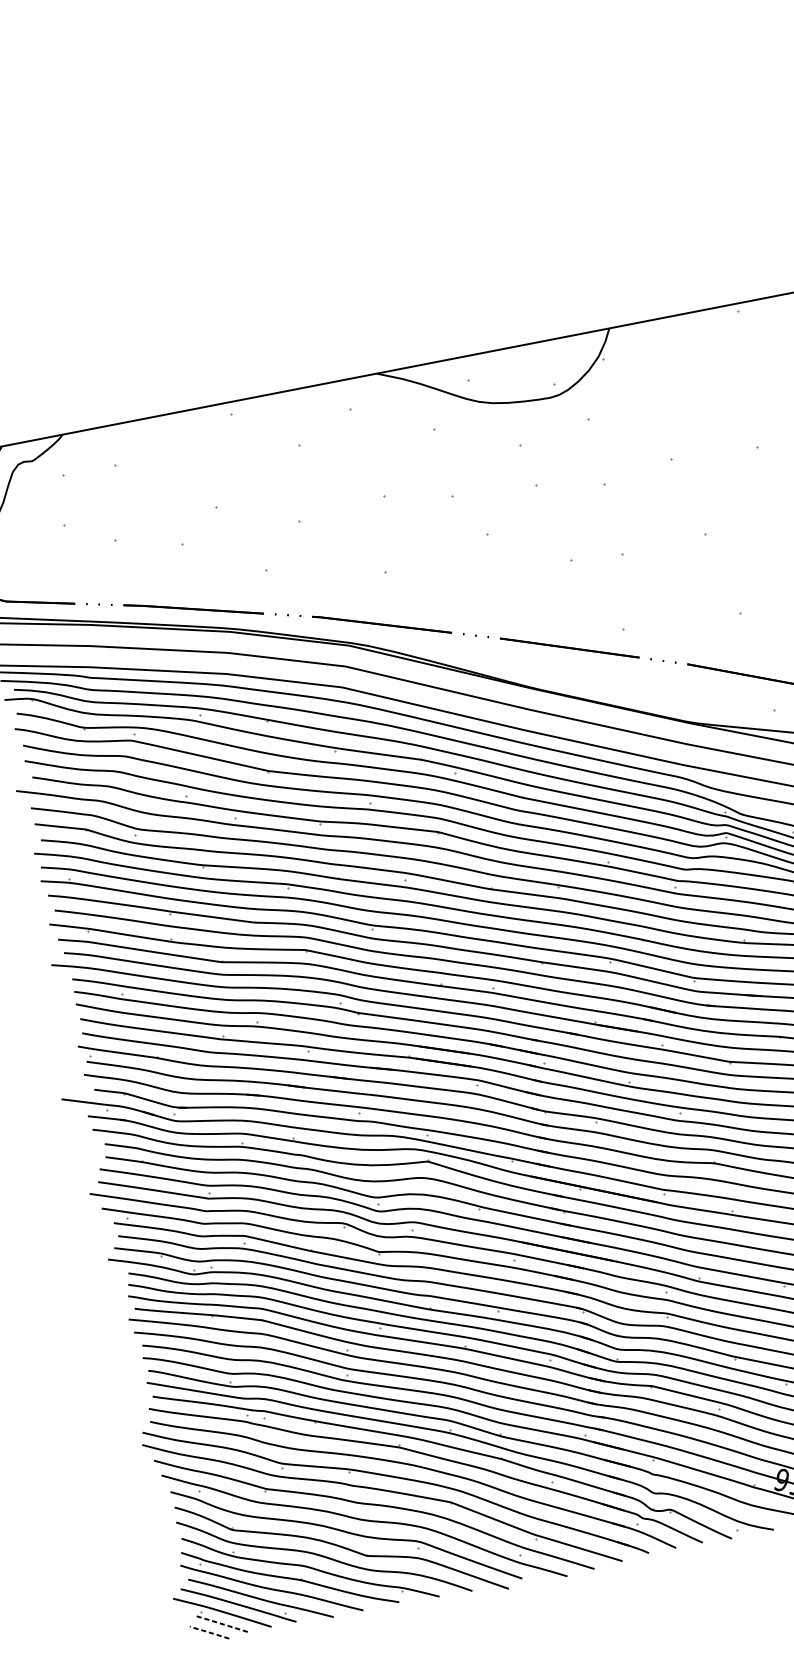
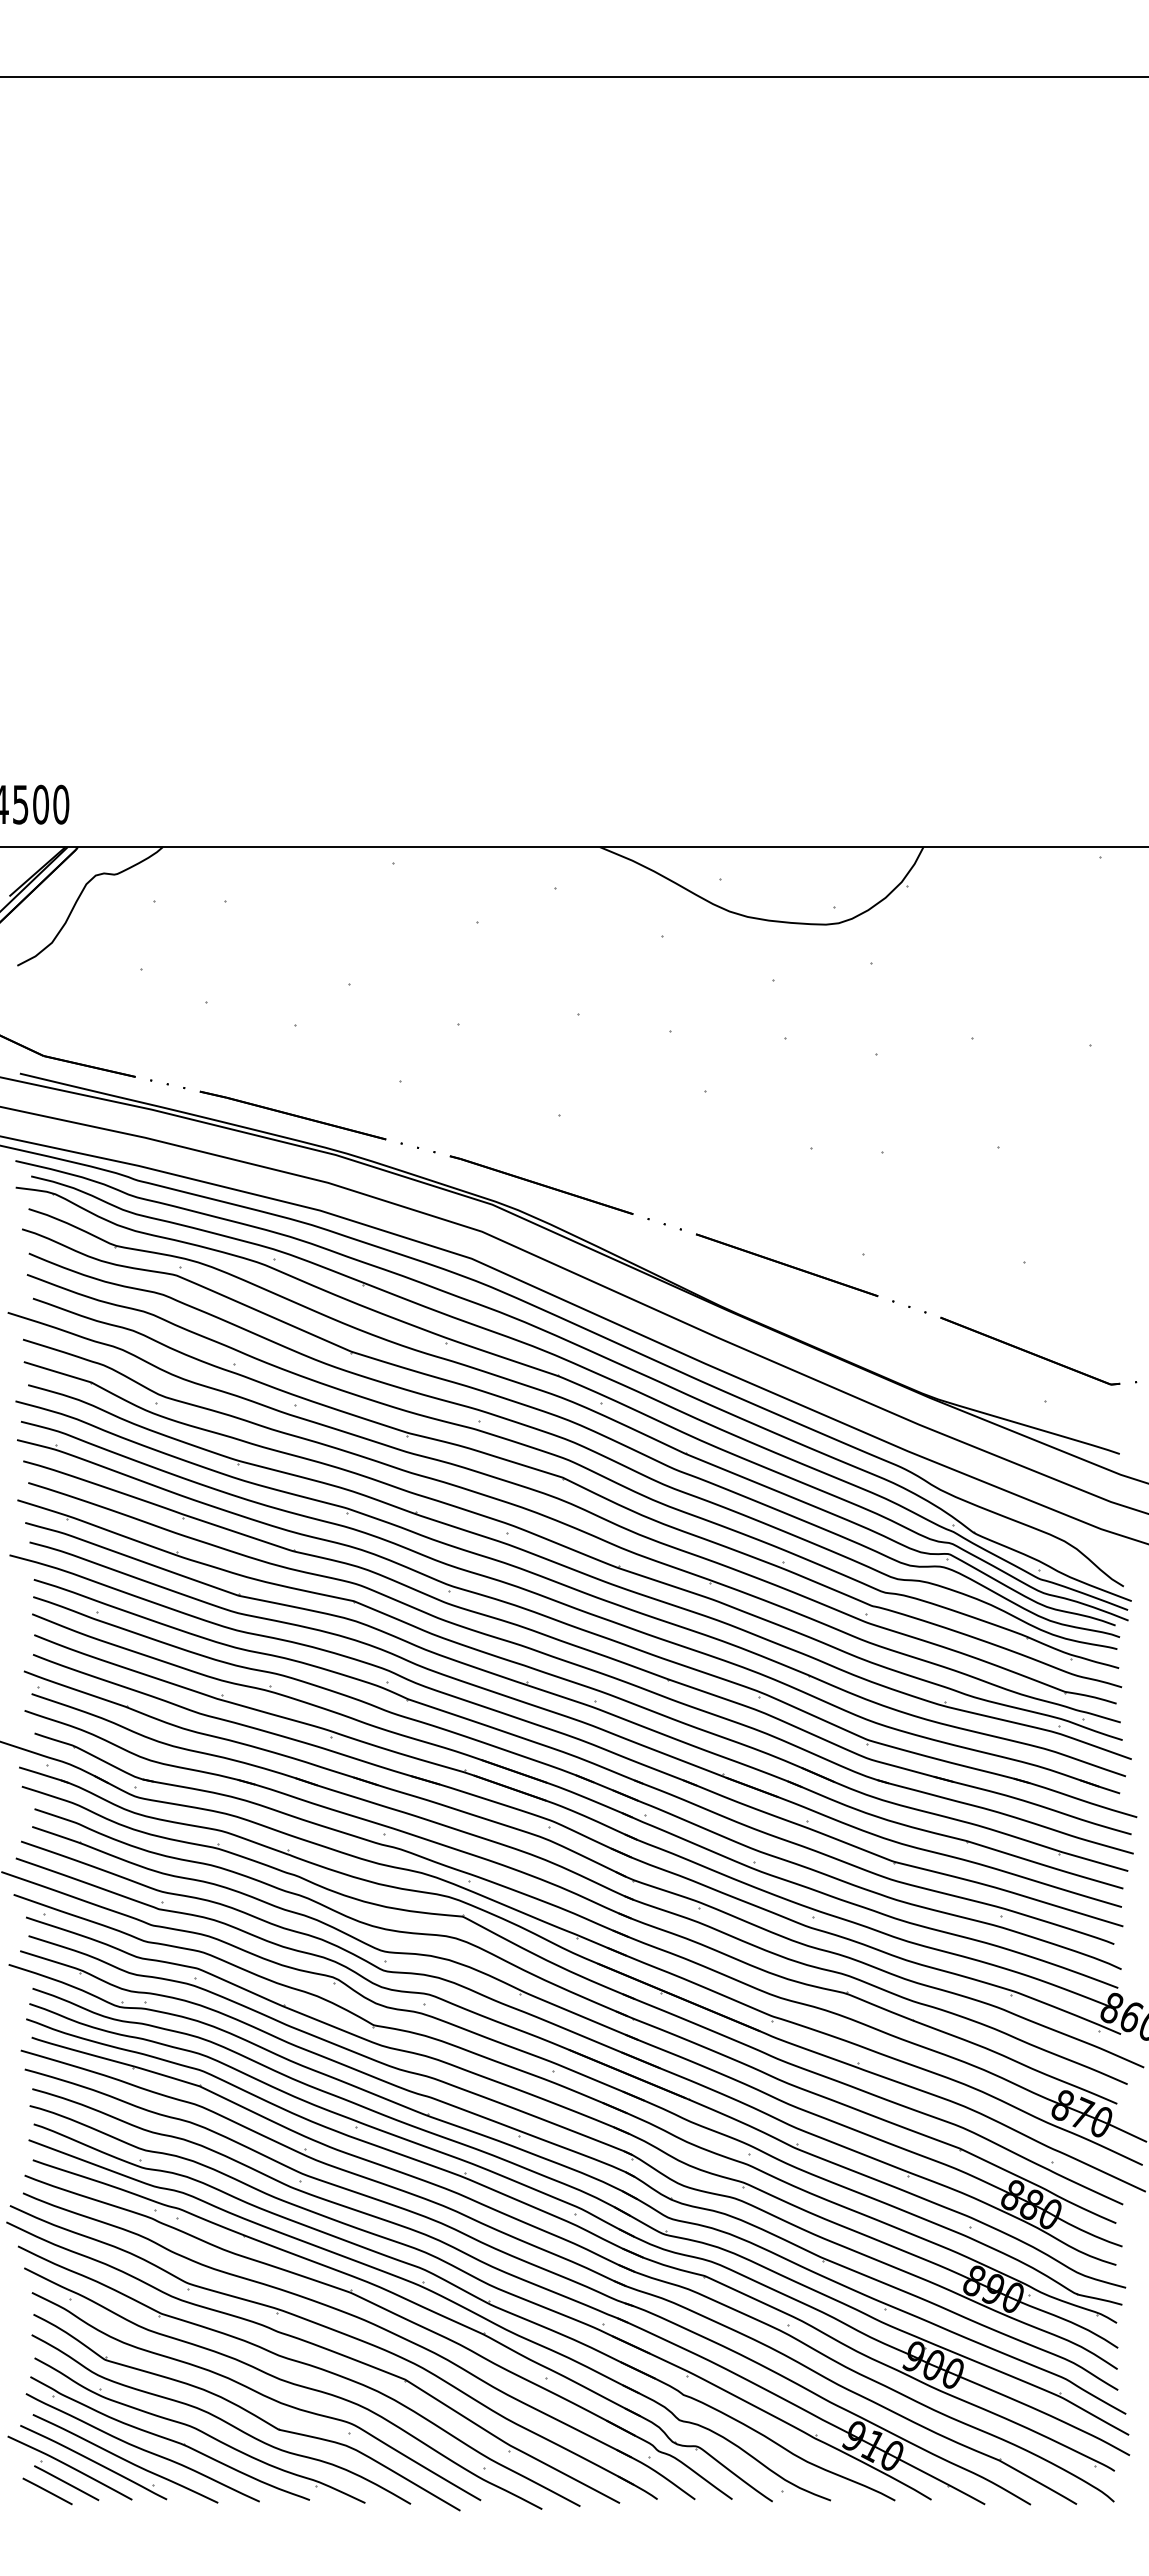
line: (221, 1624) -> (66, 2483), dashed -> solid
line: (209, 1632) -> (47, 2491), dashed -> solid

